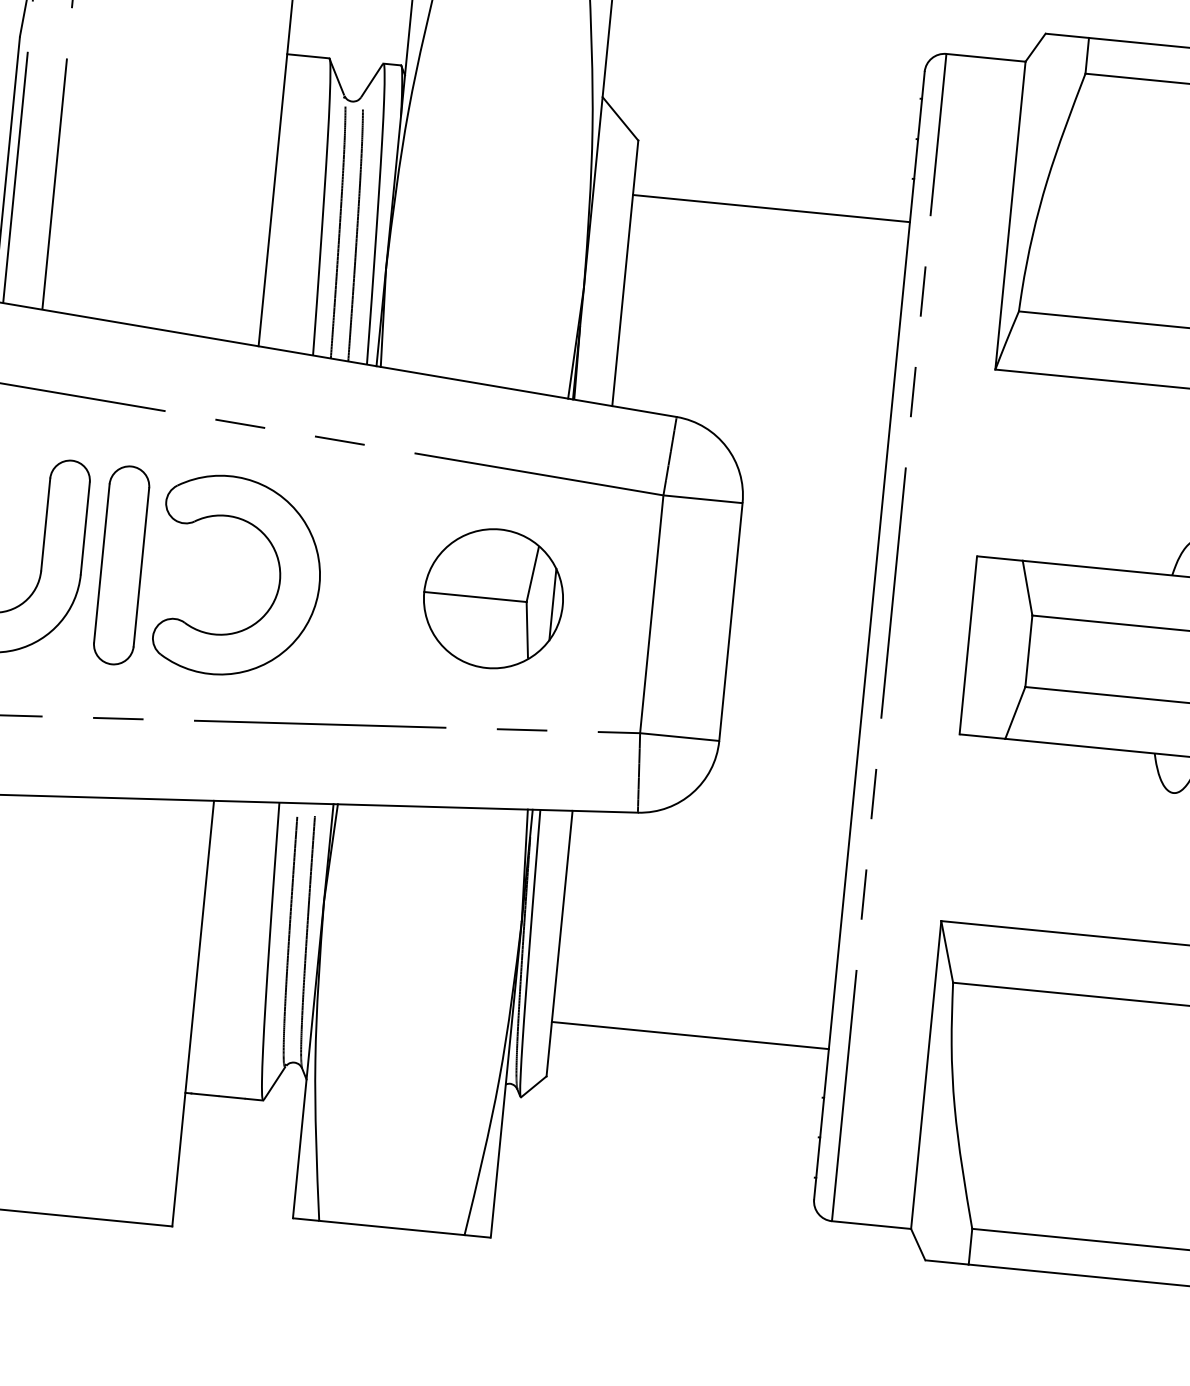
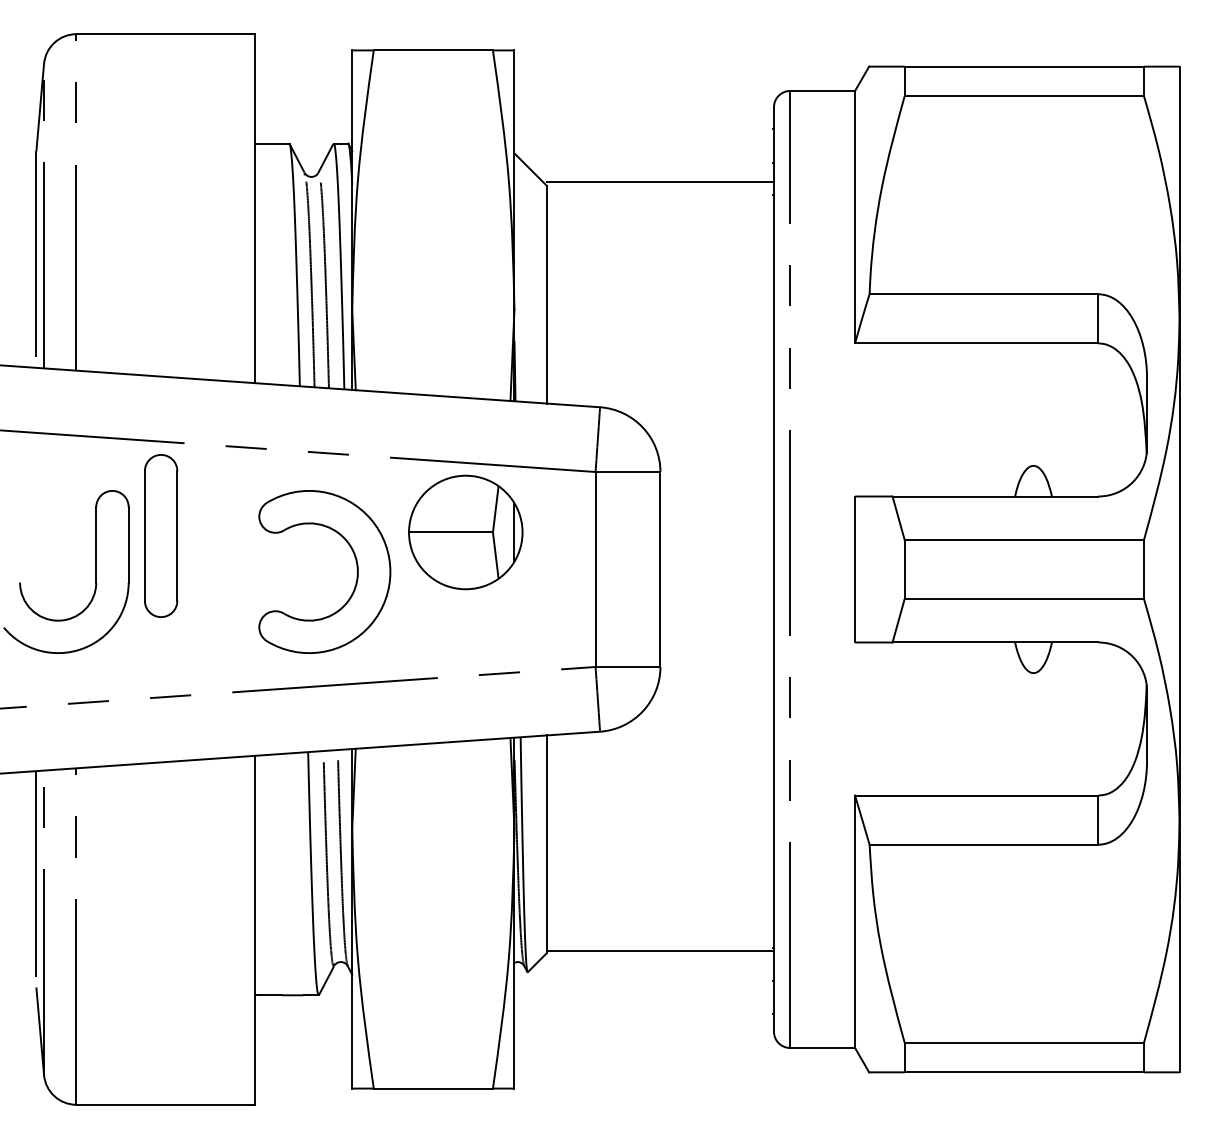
line: (770, 208) -> (659, 182), moved
part: (122, 564) -> (161, 535), moved
part: (278, 575) -> (356, 567), moved
part: (493, 598) -> (465, 532), moved
line: (689, 1035) -> (659, 950), moved

